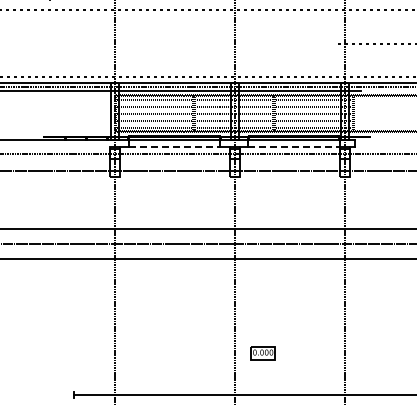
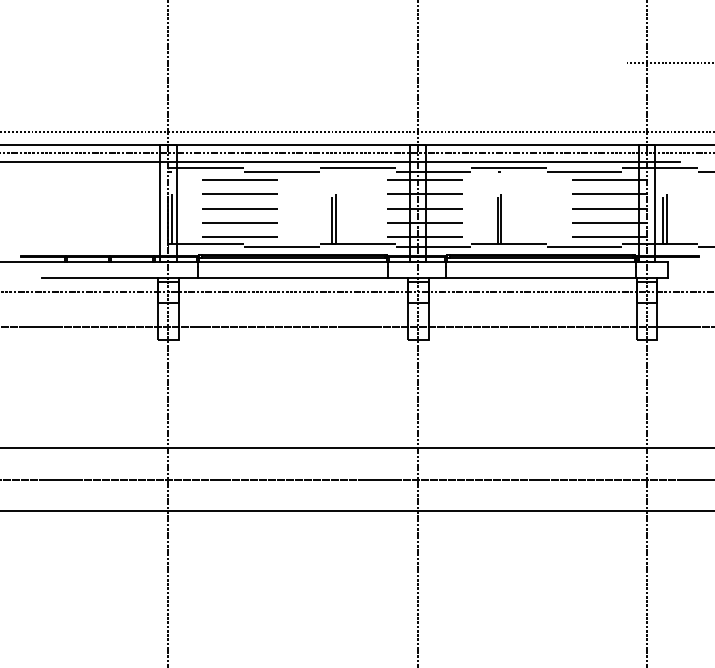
line: (81, 147) -> (99, 278), added
line: (174, 147) -> (292, 278), dashed -> solid
line: (293, 147) -> (540, 278), dashed -> solid

